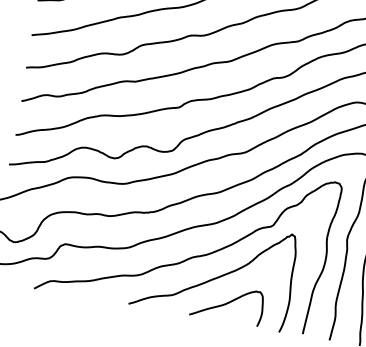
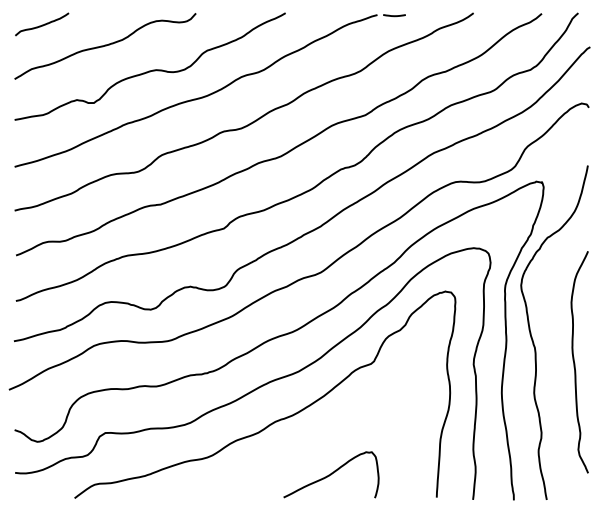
curve: (216, 277) -> (310, 442), removed

